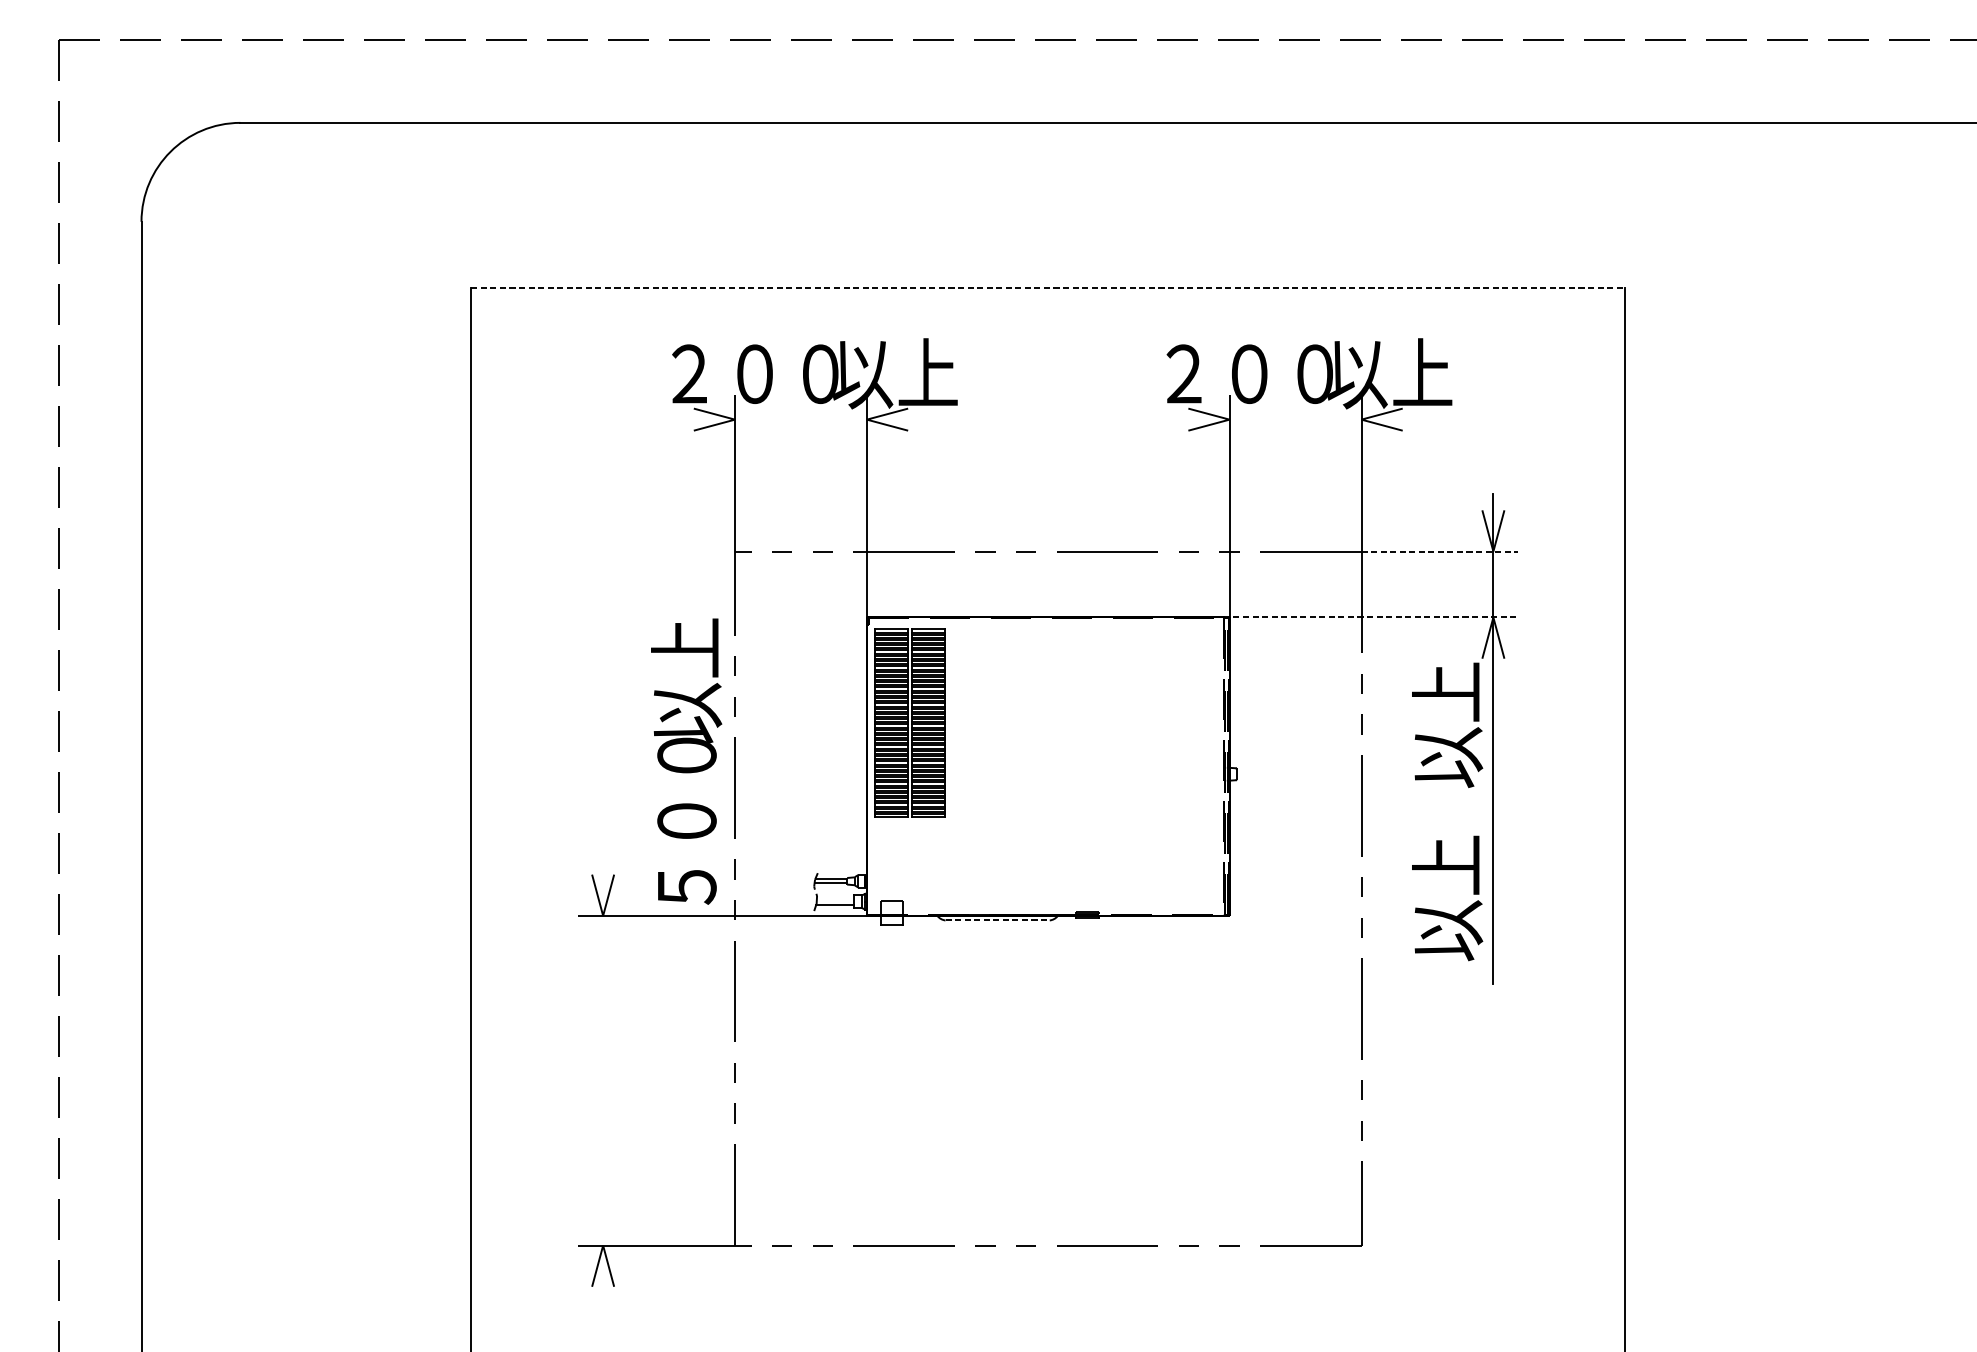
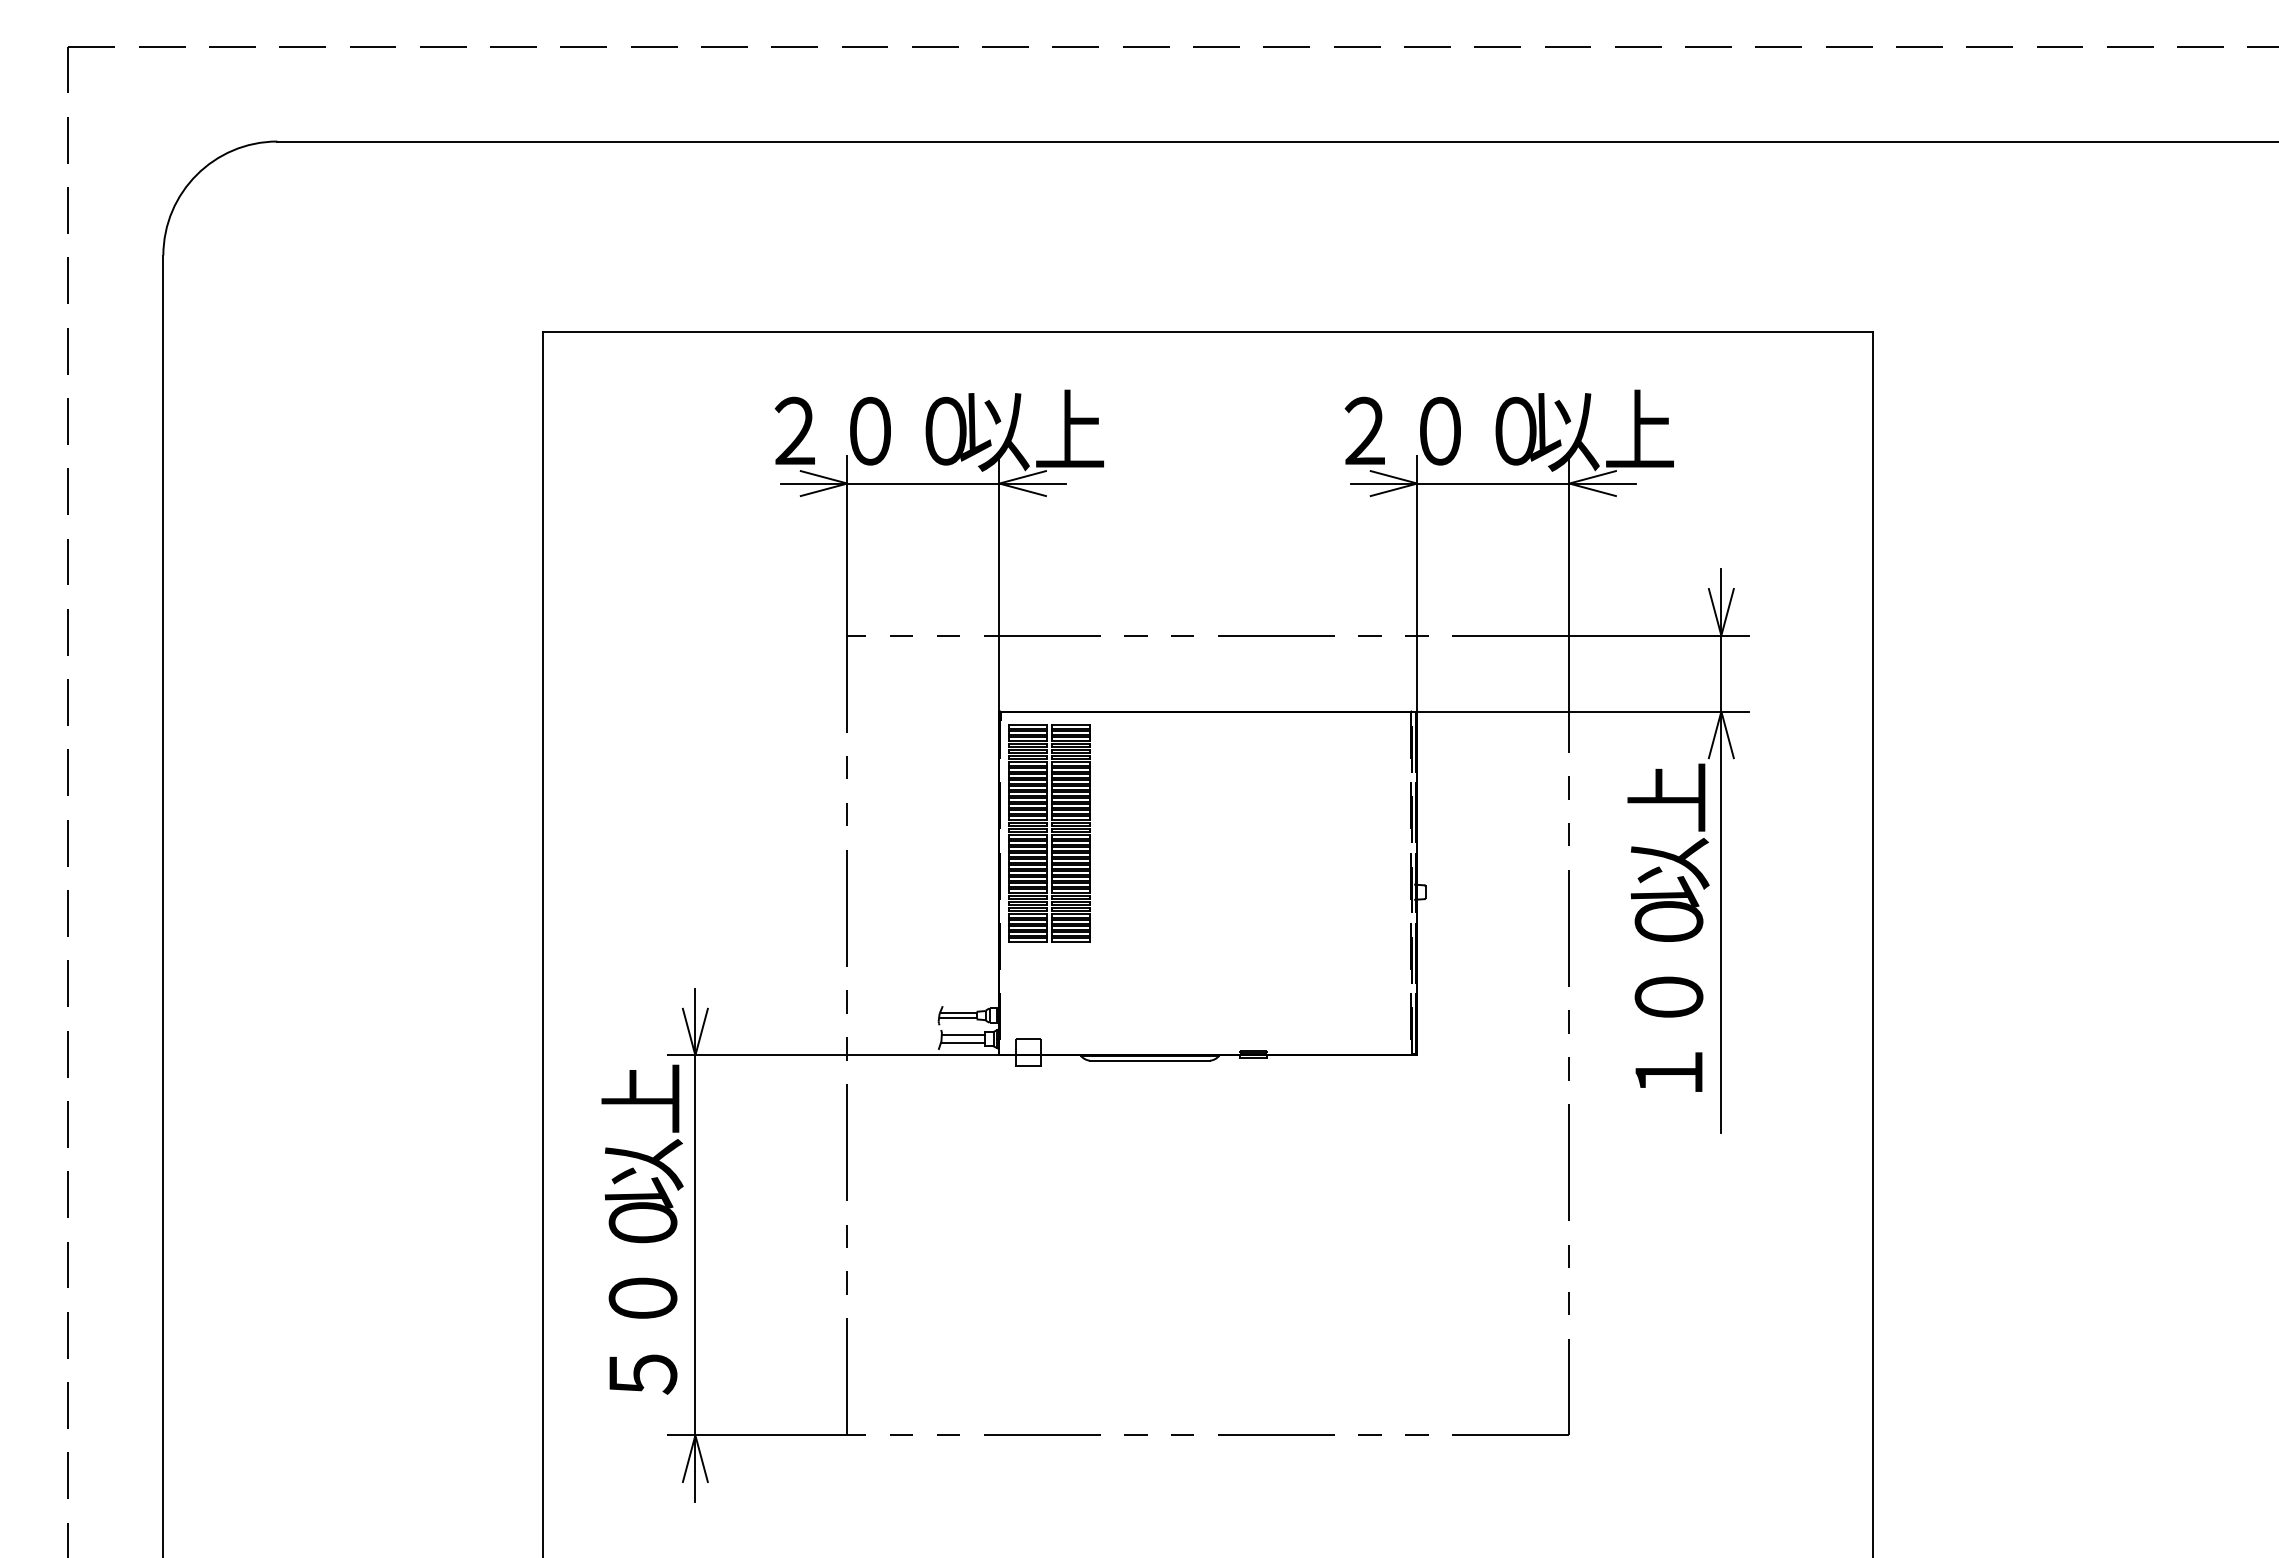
line: (1048, 287) -> (1208, 331), dashed -> solid
line: (800, 419) -> (922, 483), added
line: (1294, 419) -> (1492, 483), added
line: (1440, 551) -> (1660, 635), dashed -> solid
line: (1372, 617) -> (1581, 711), dashed -> solid
text: (686, 761) -> (642, 1229), moved
text: (1447, 871) -> (1668, 1004), 以上 -> １００
line: (835, 898) -> (963, 1035), added
line: (998, 920) -> (1150, 1060), dashed -> solid
line: (603, 1079) -> (695, 1244), added

